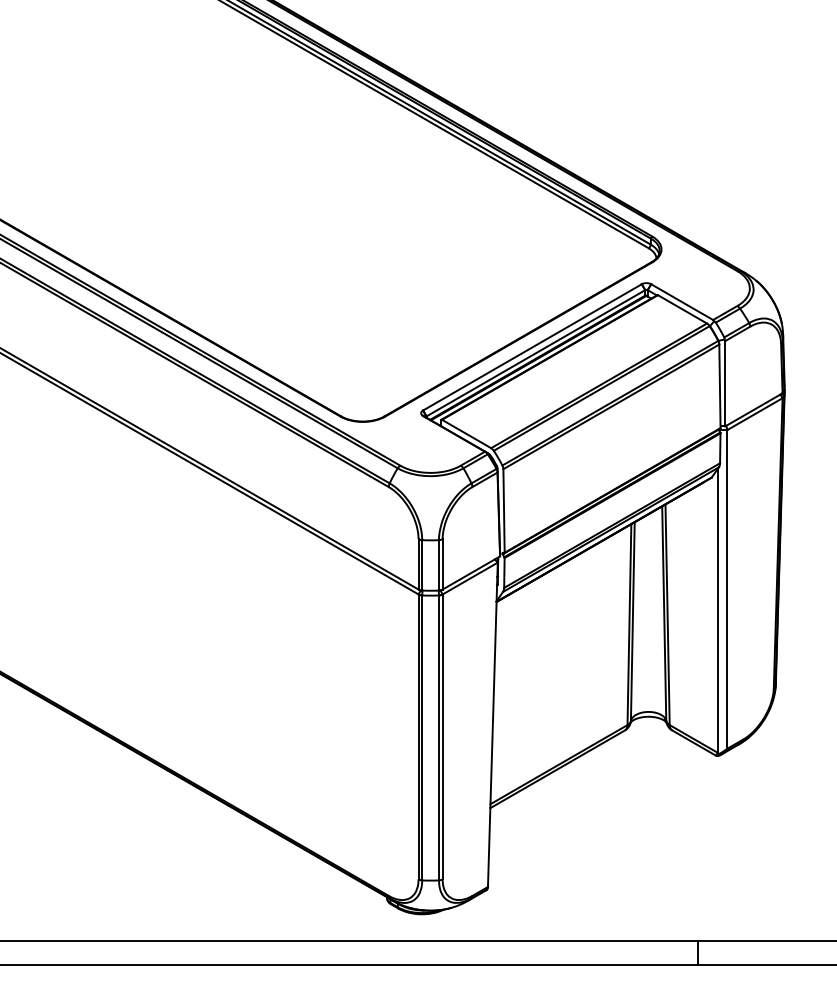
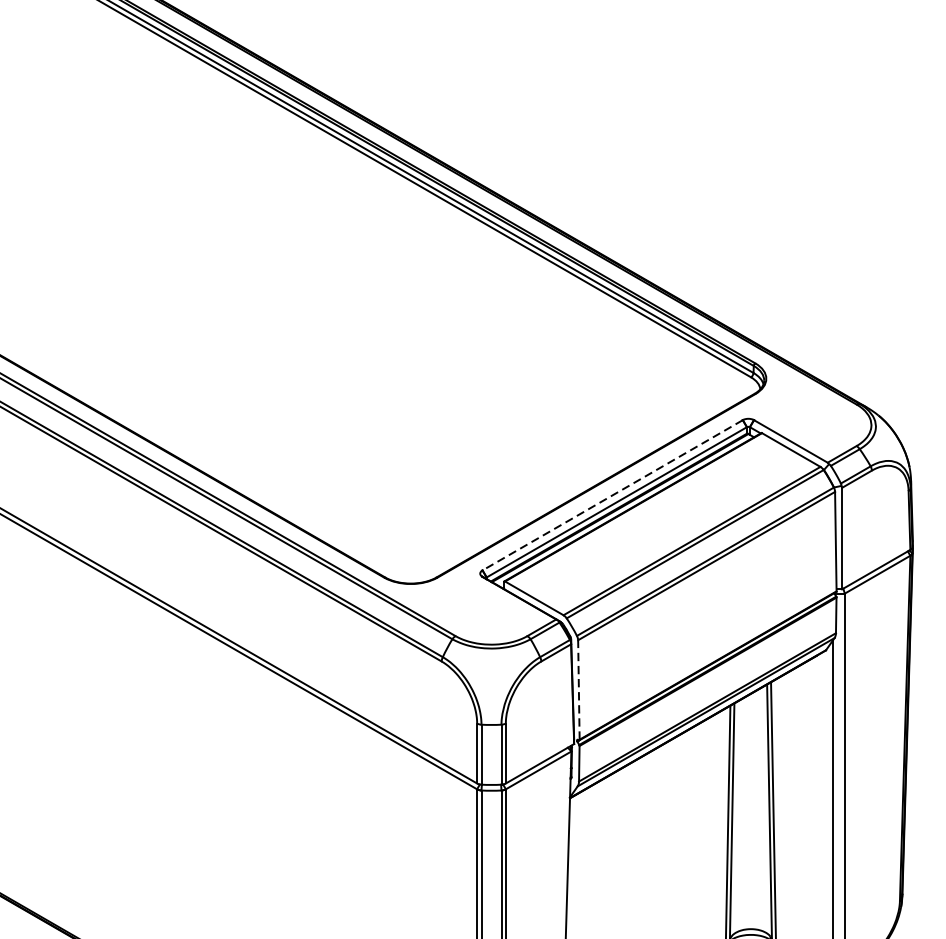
line: (532, 347) -> (612, 495), solid -> dashed
line: (504, 510) -> (579, 689), solid -> dashed

